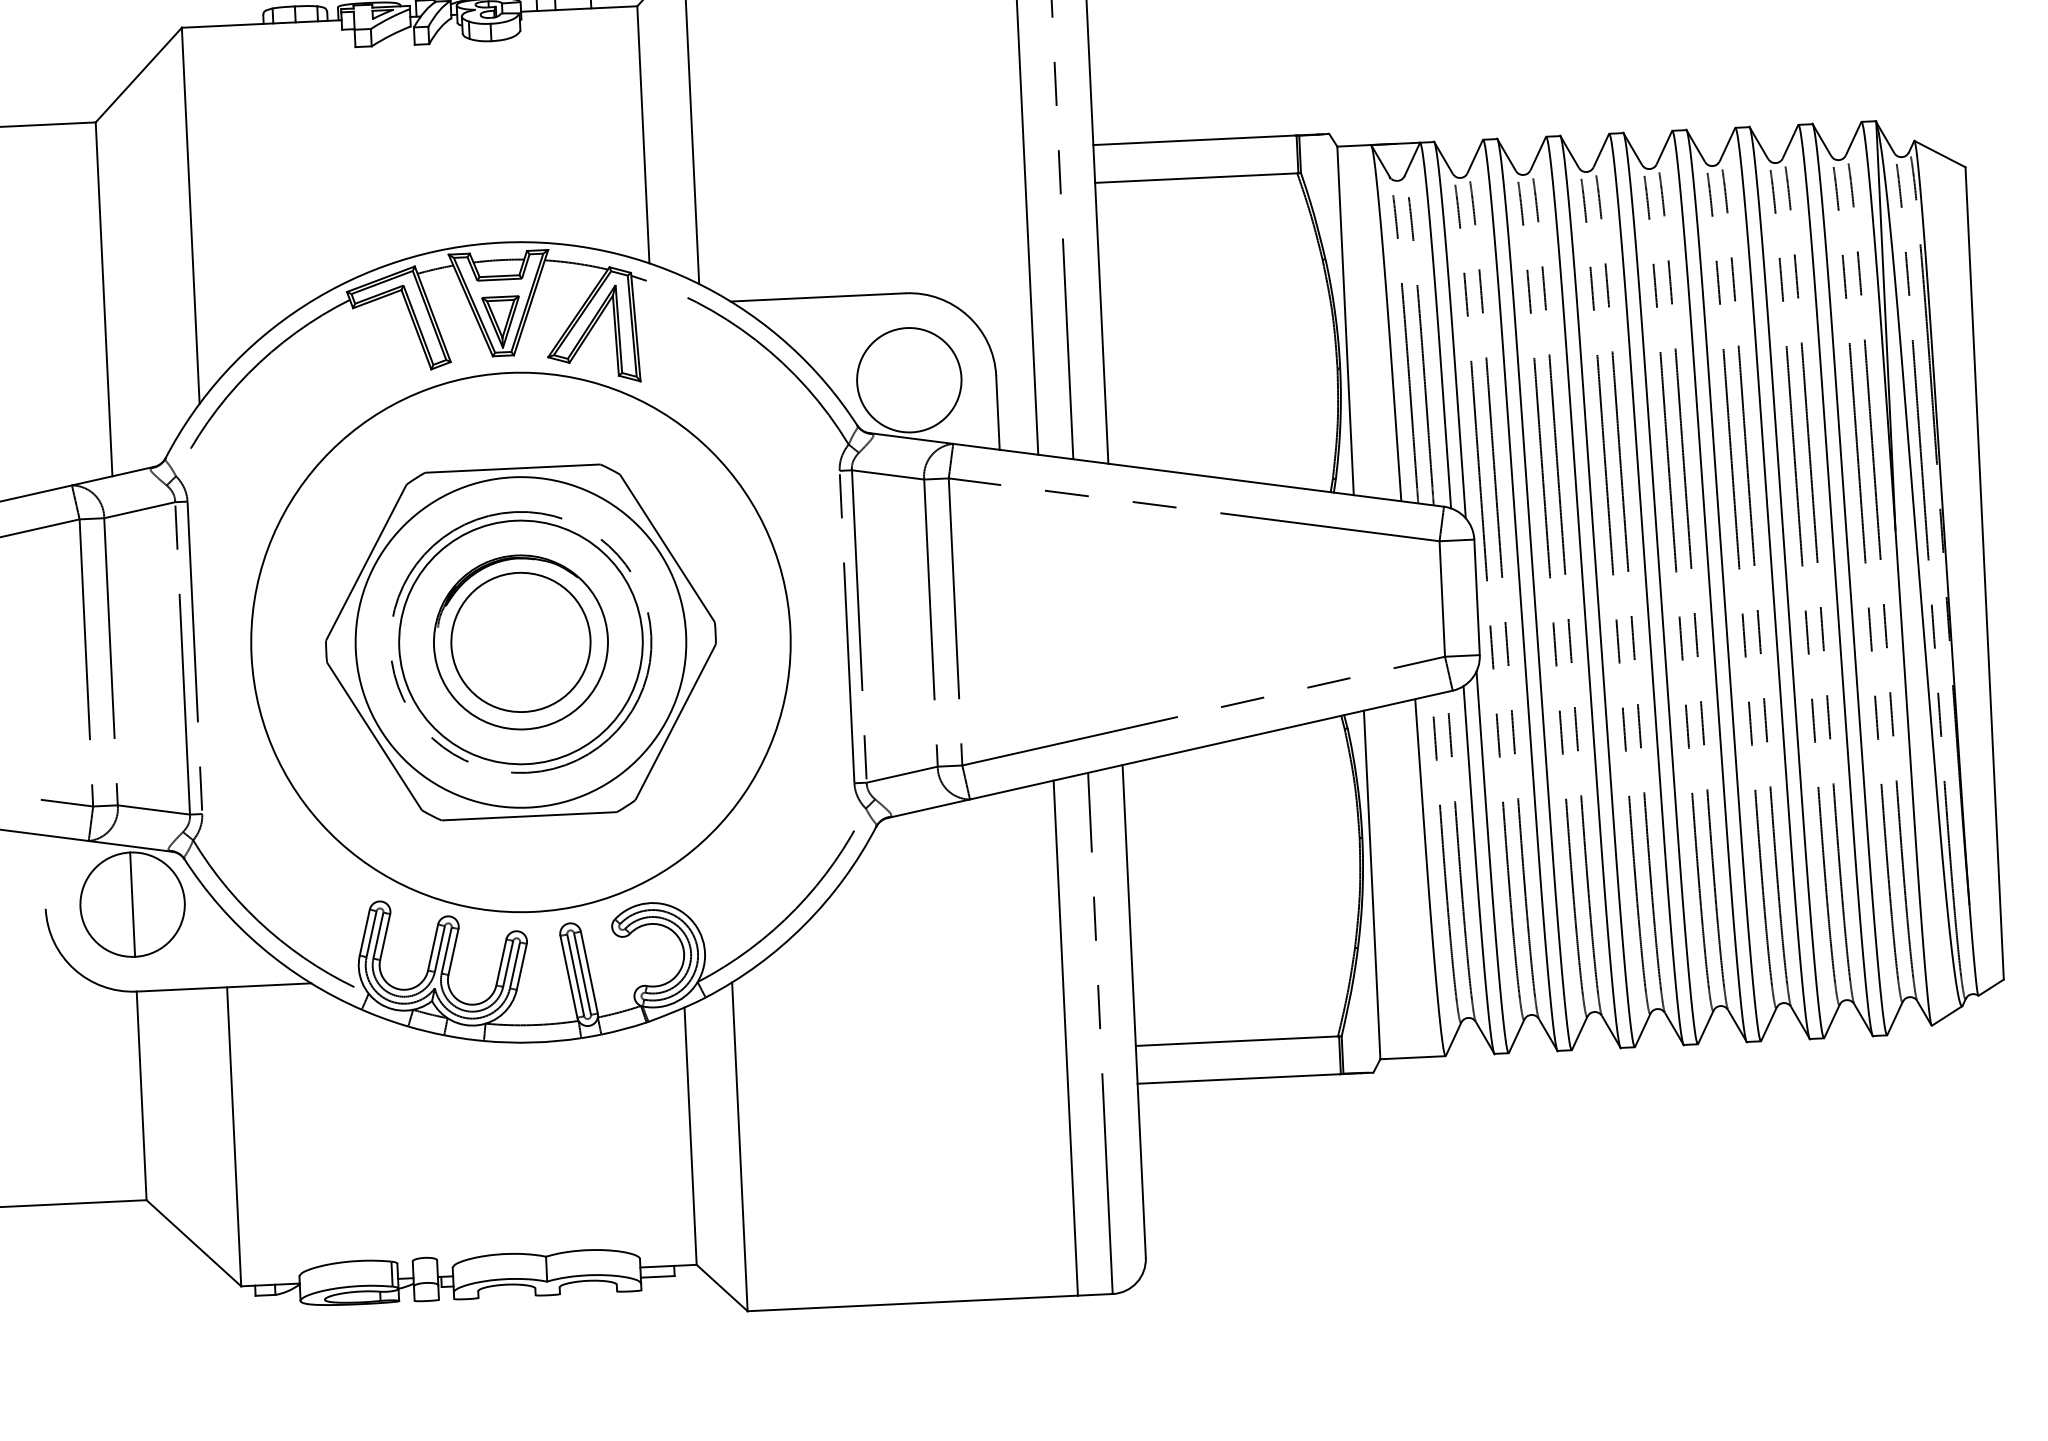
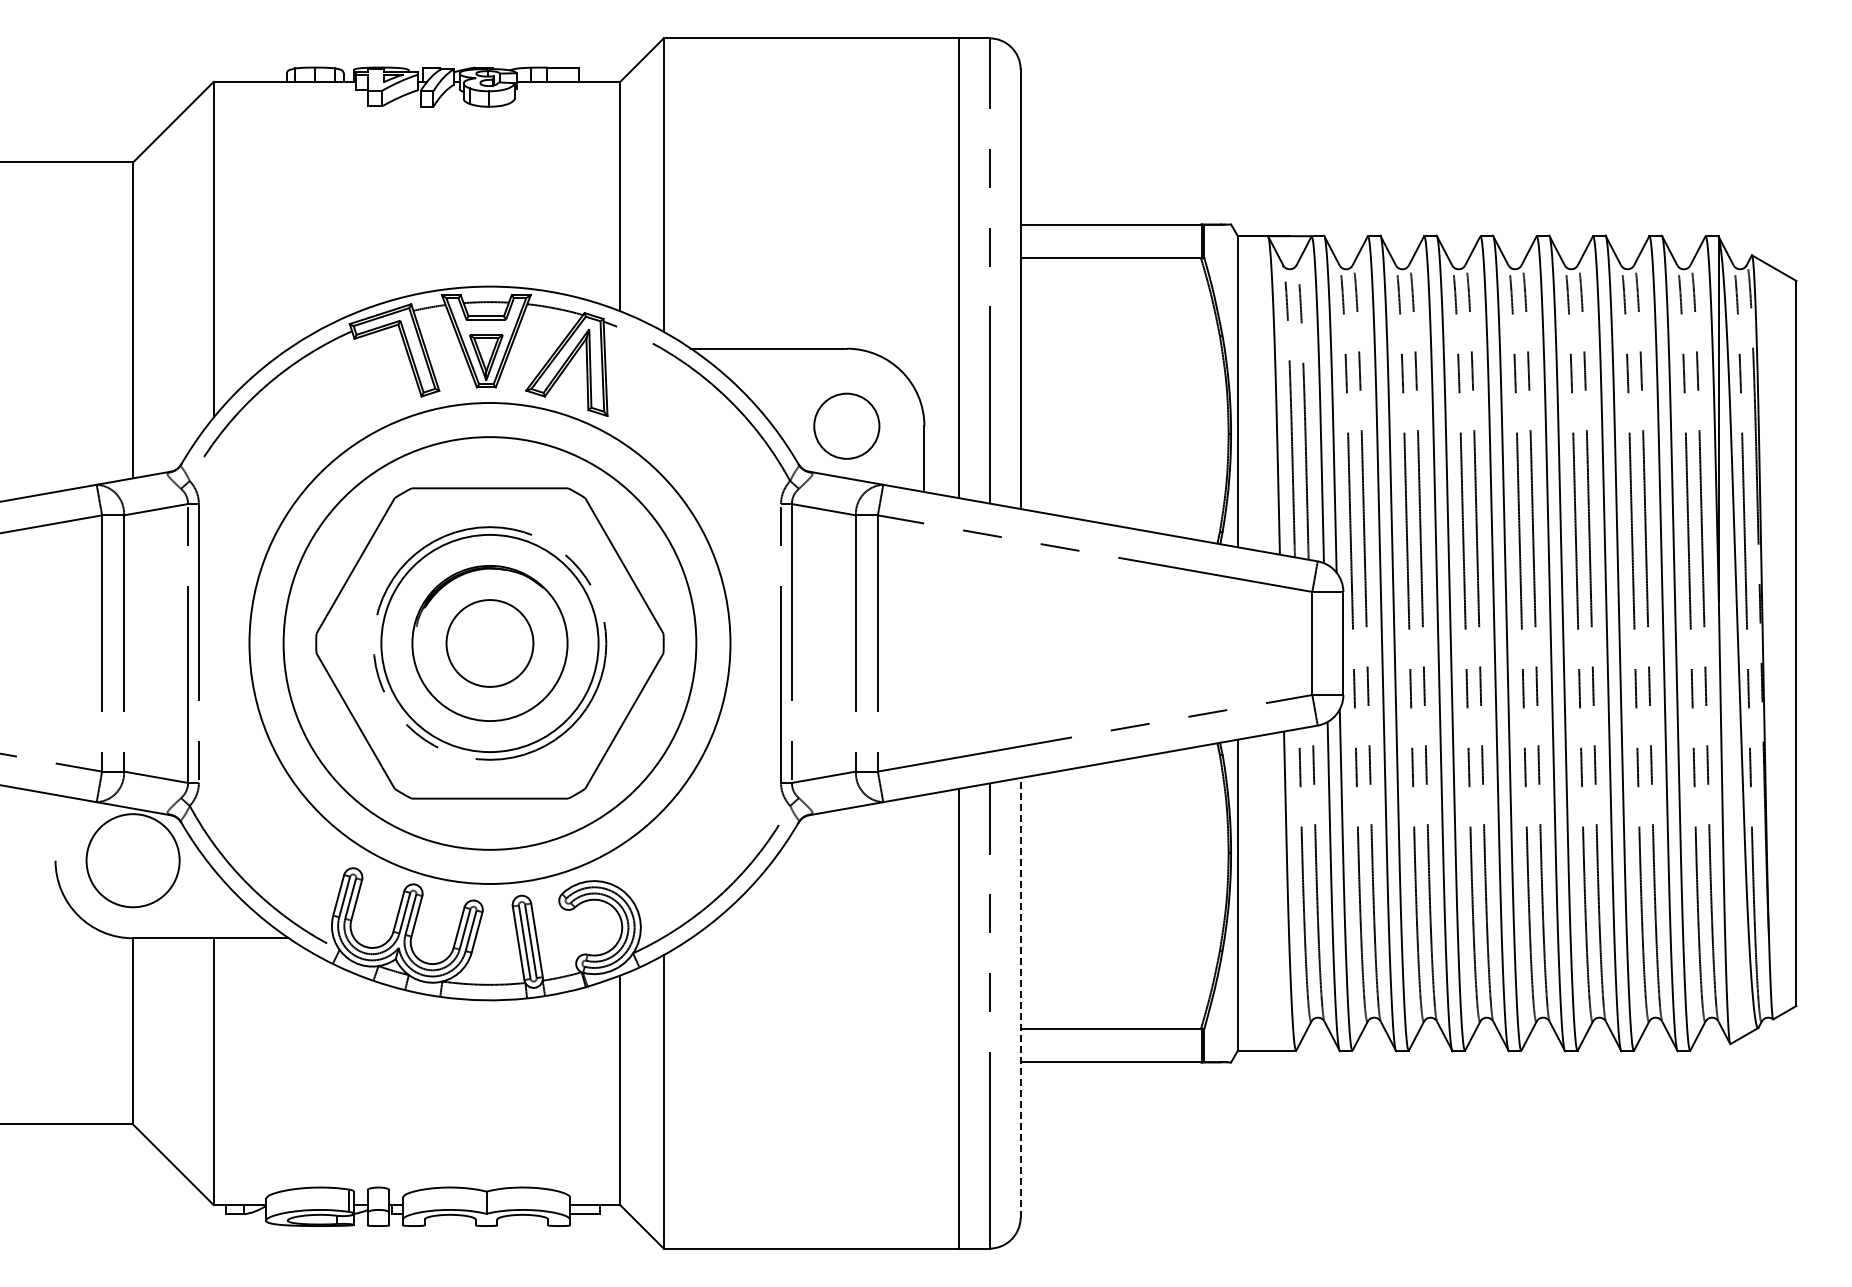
circle: (908, 379) -> (846, 425), size x0.7
circle: (520, 642) -> (489, 643), size x0.7
circle: (520, 642) -> (489, 643), size x1.4
line: (133, 904) -> (133, 860), removed
line: (1134, 1011) -> (1020, 997), solid -> dashed

